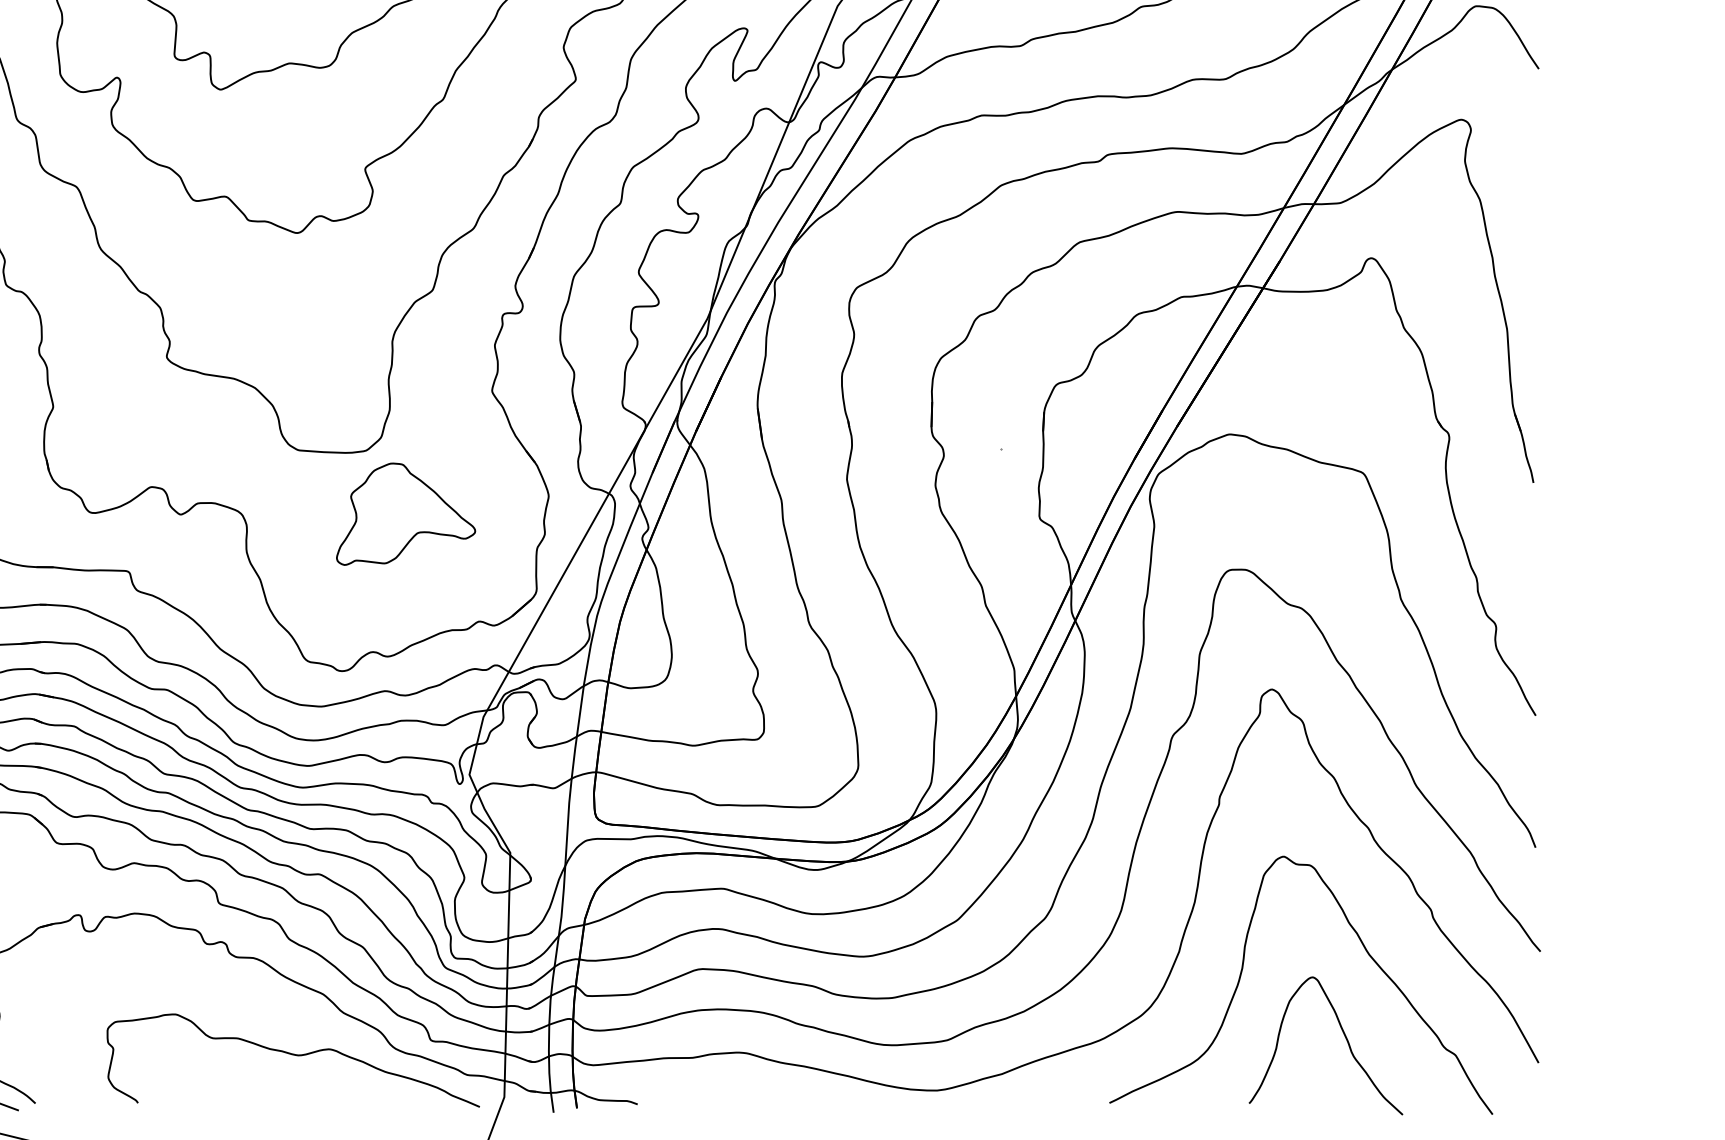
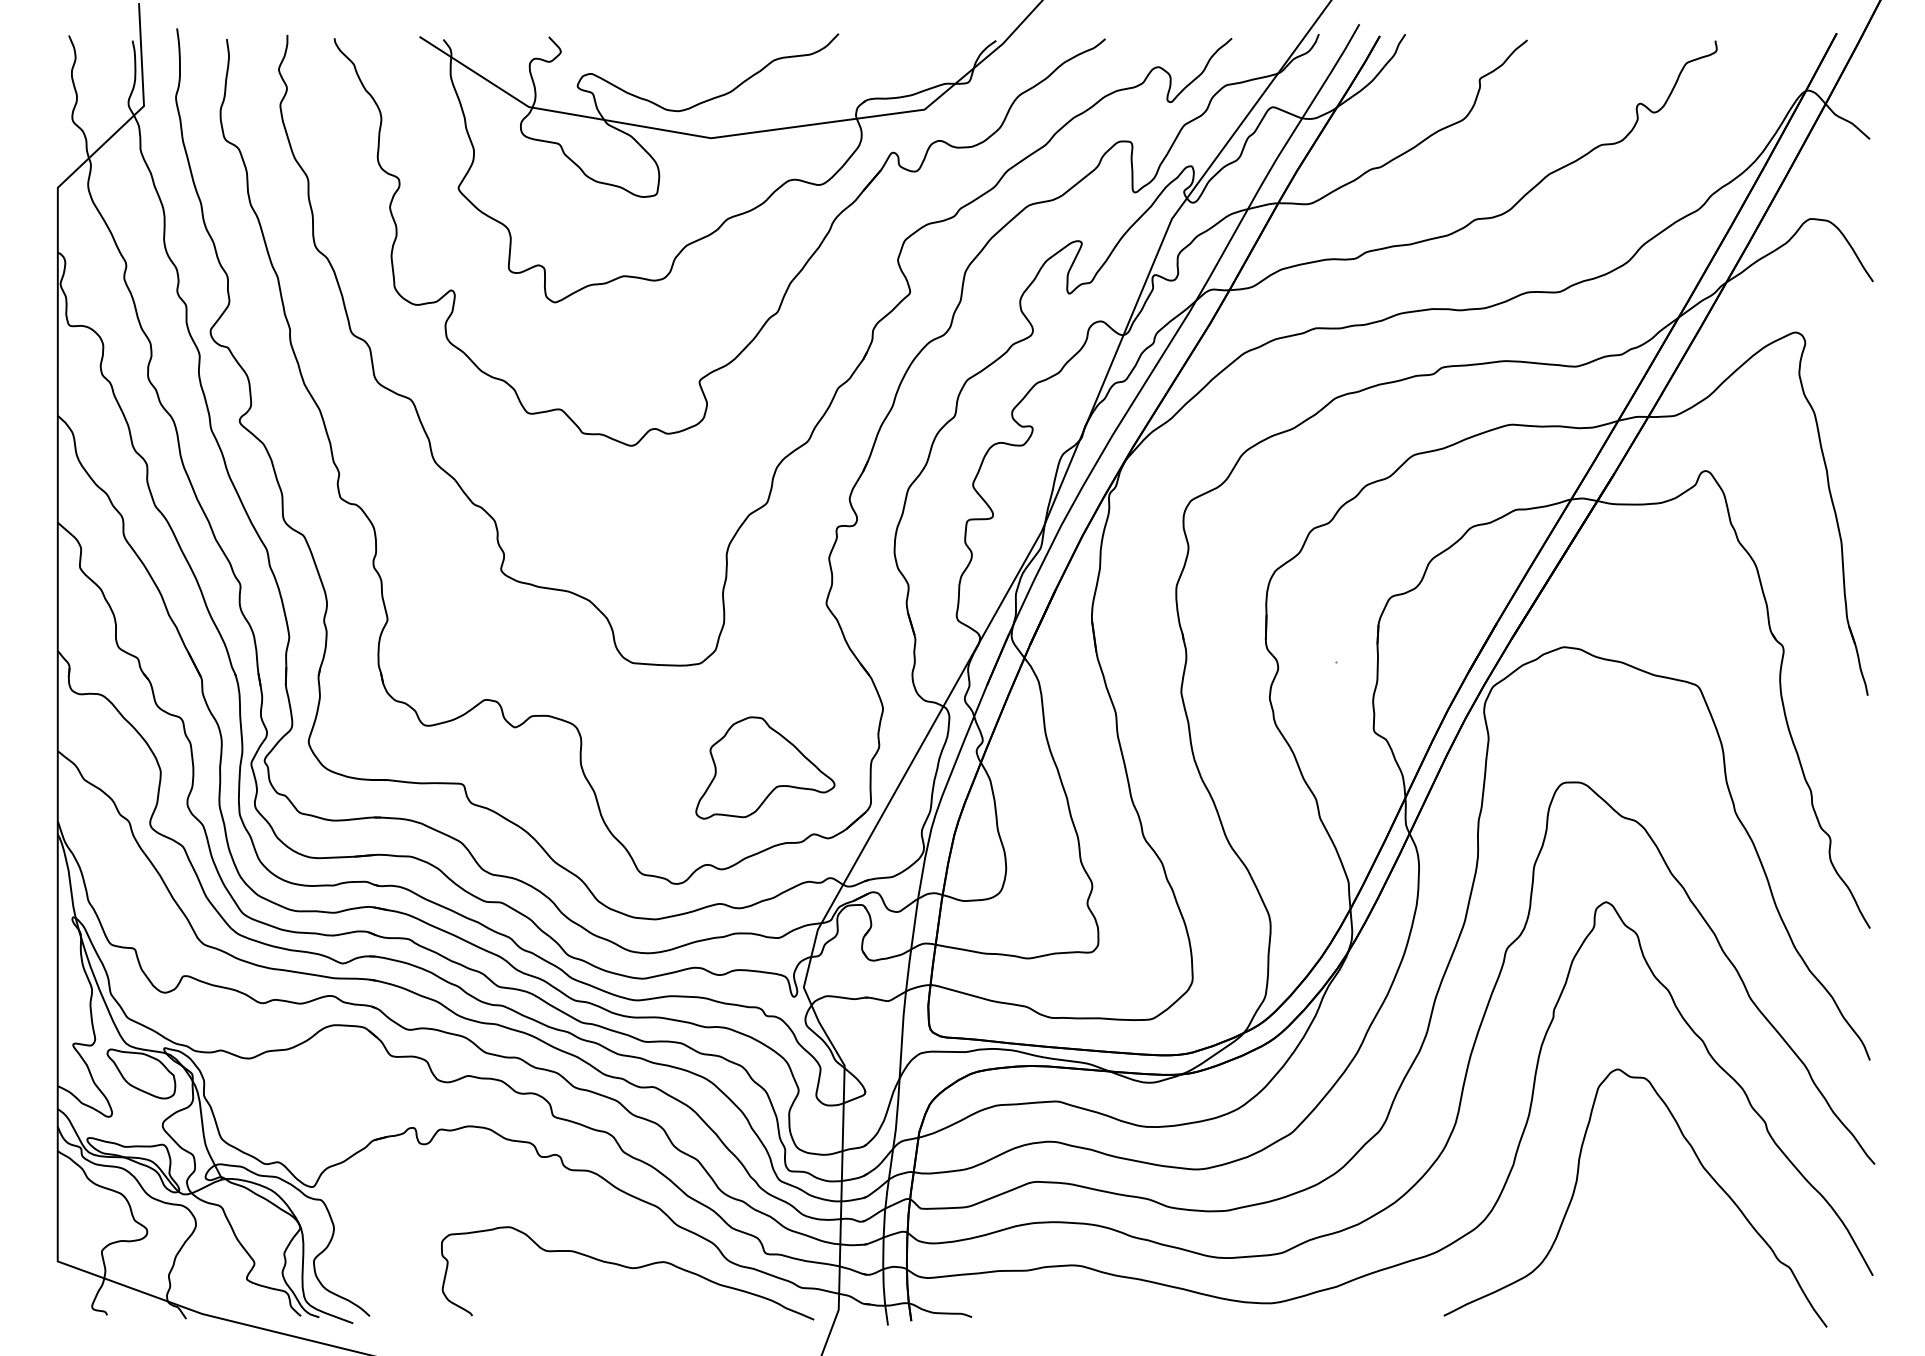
part: (406, 513) -> (765, 767), moved
curve: (1344, 1035) -> (1678, 1248), removed

